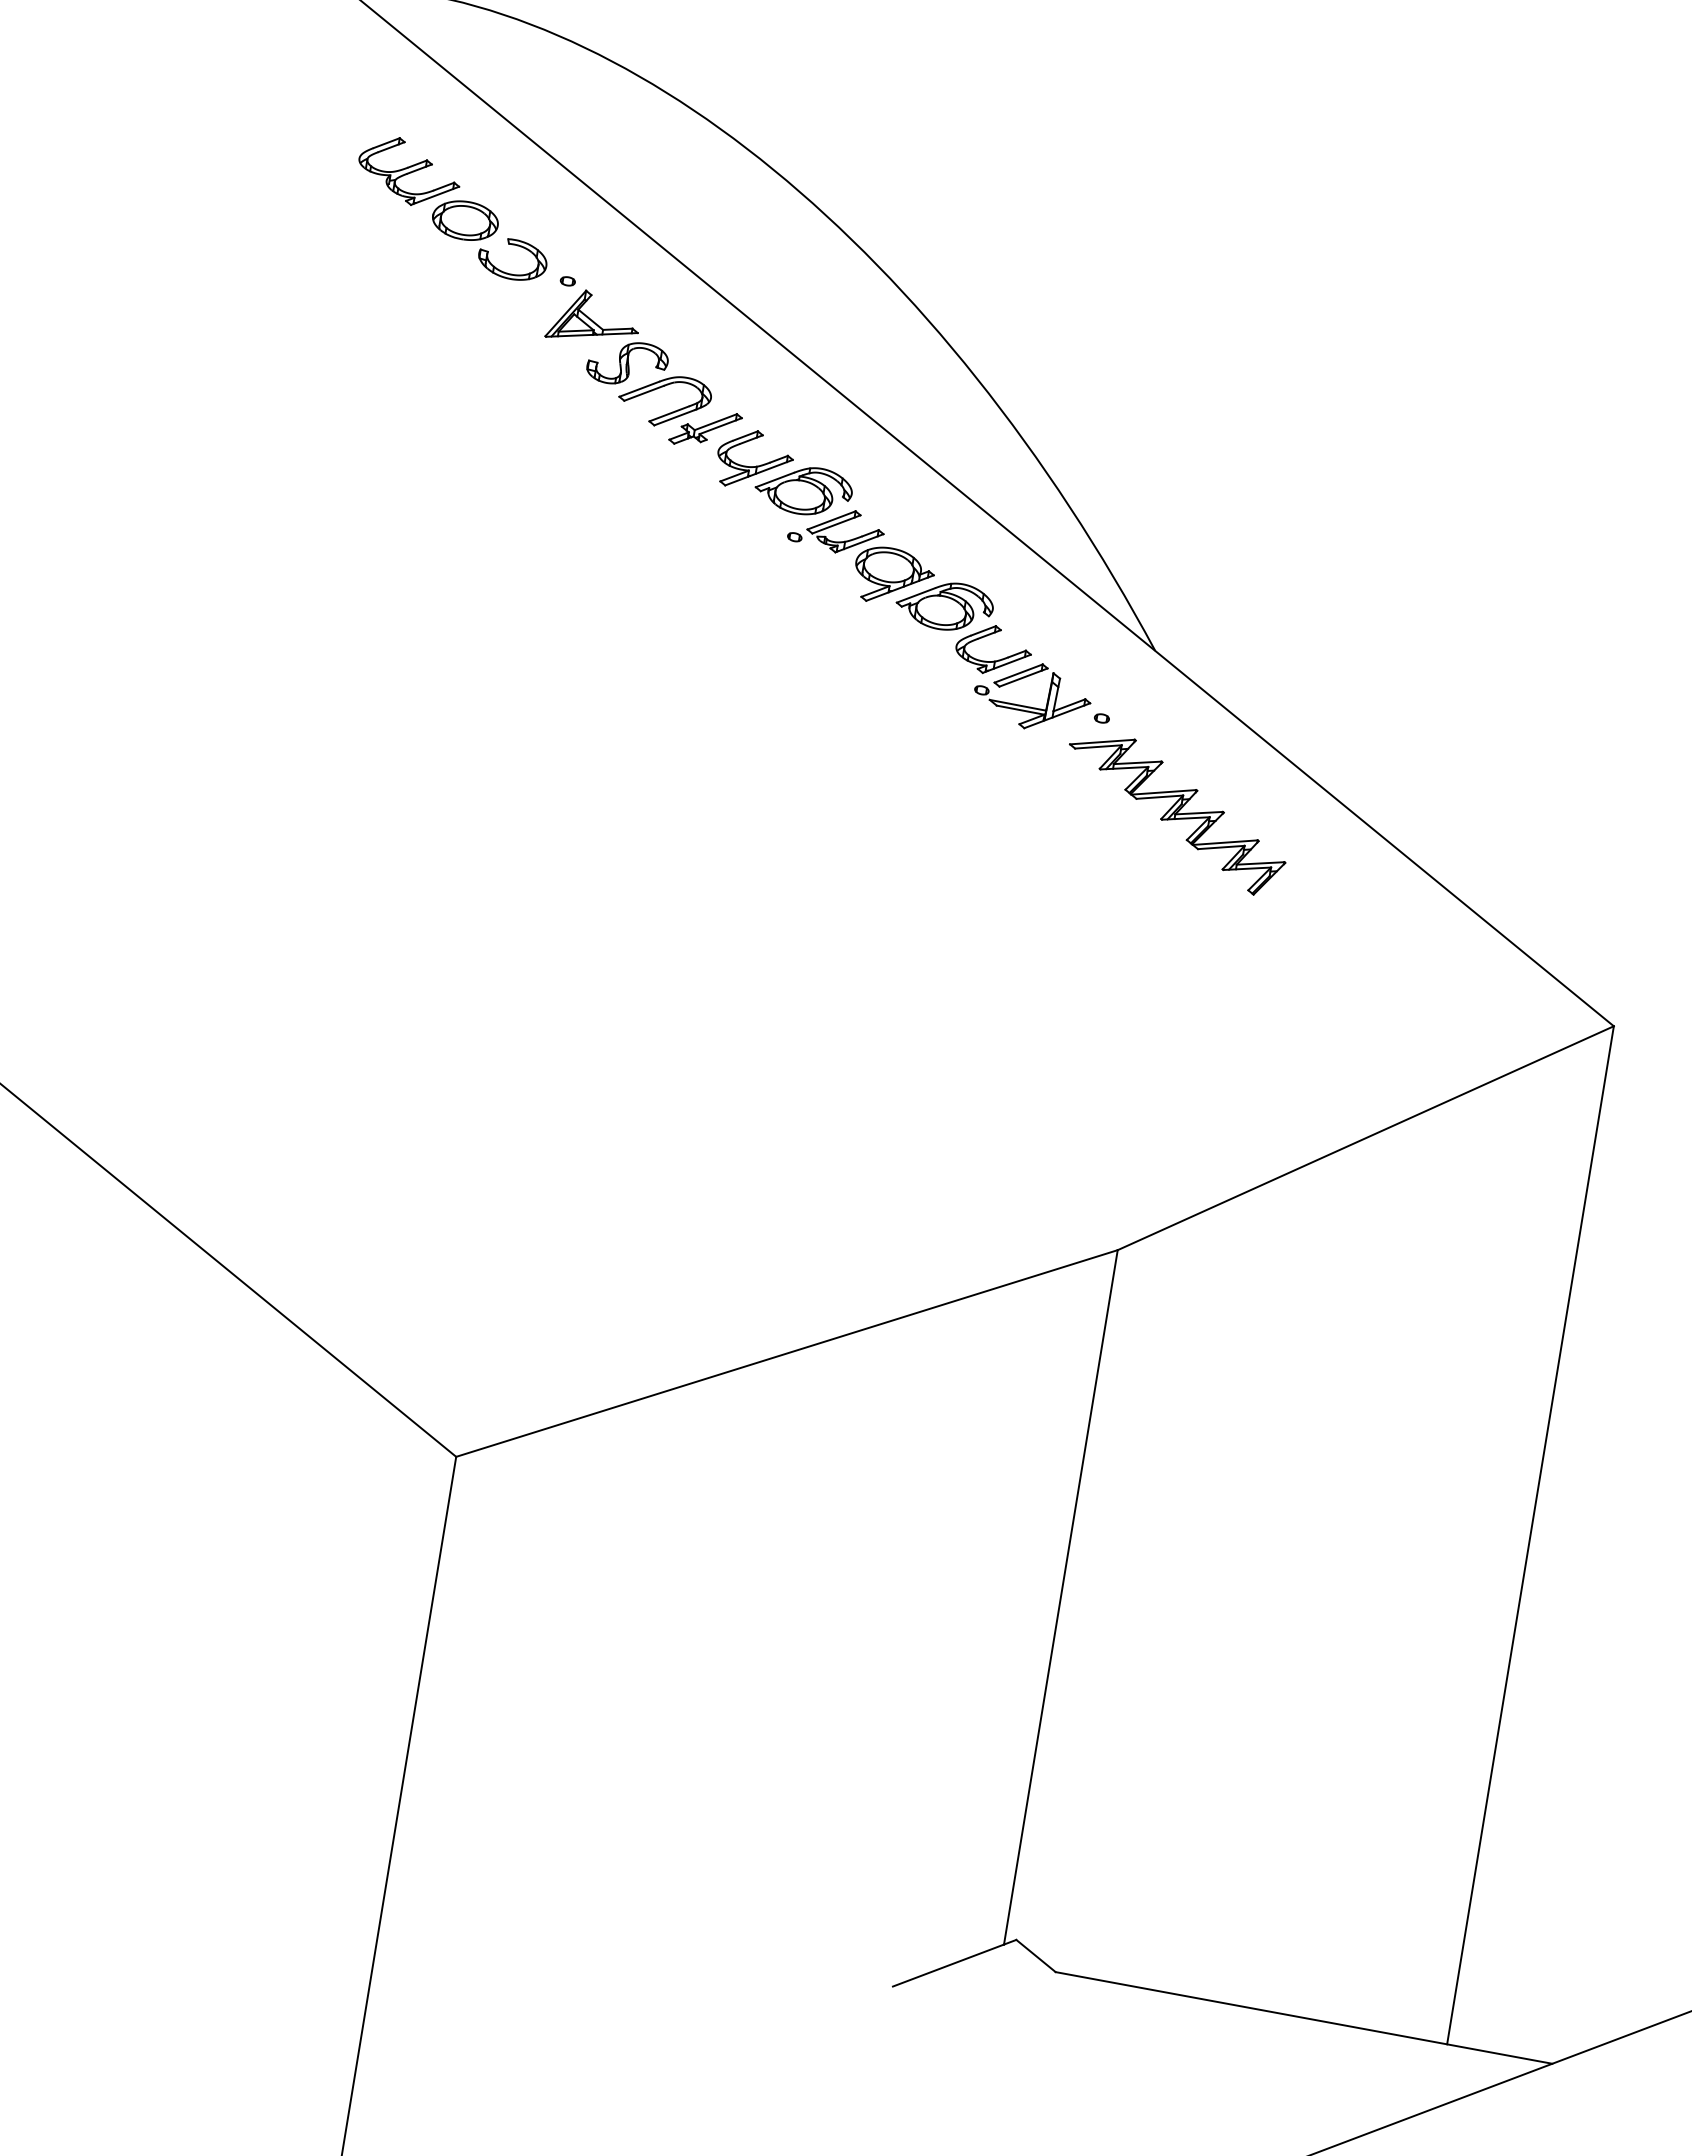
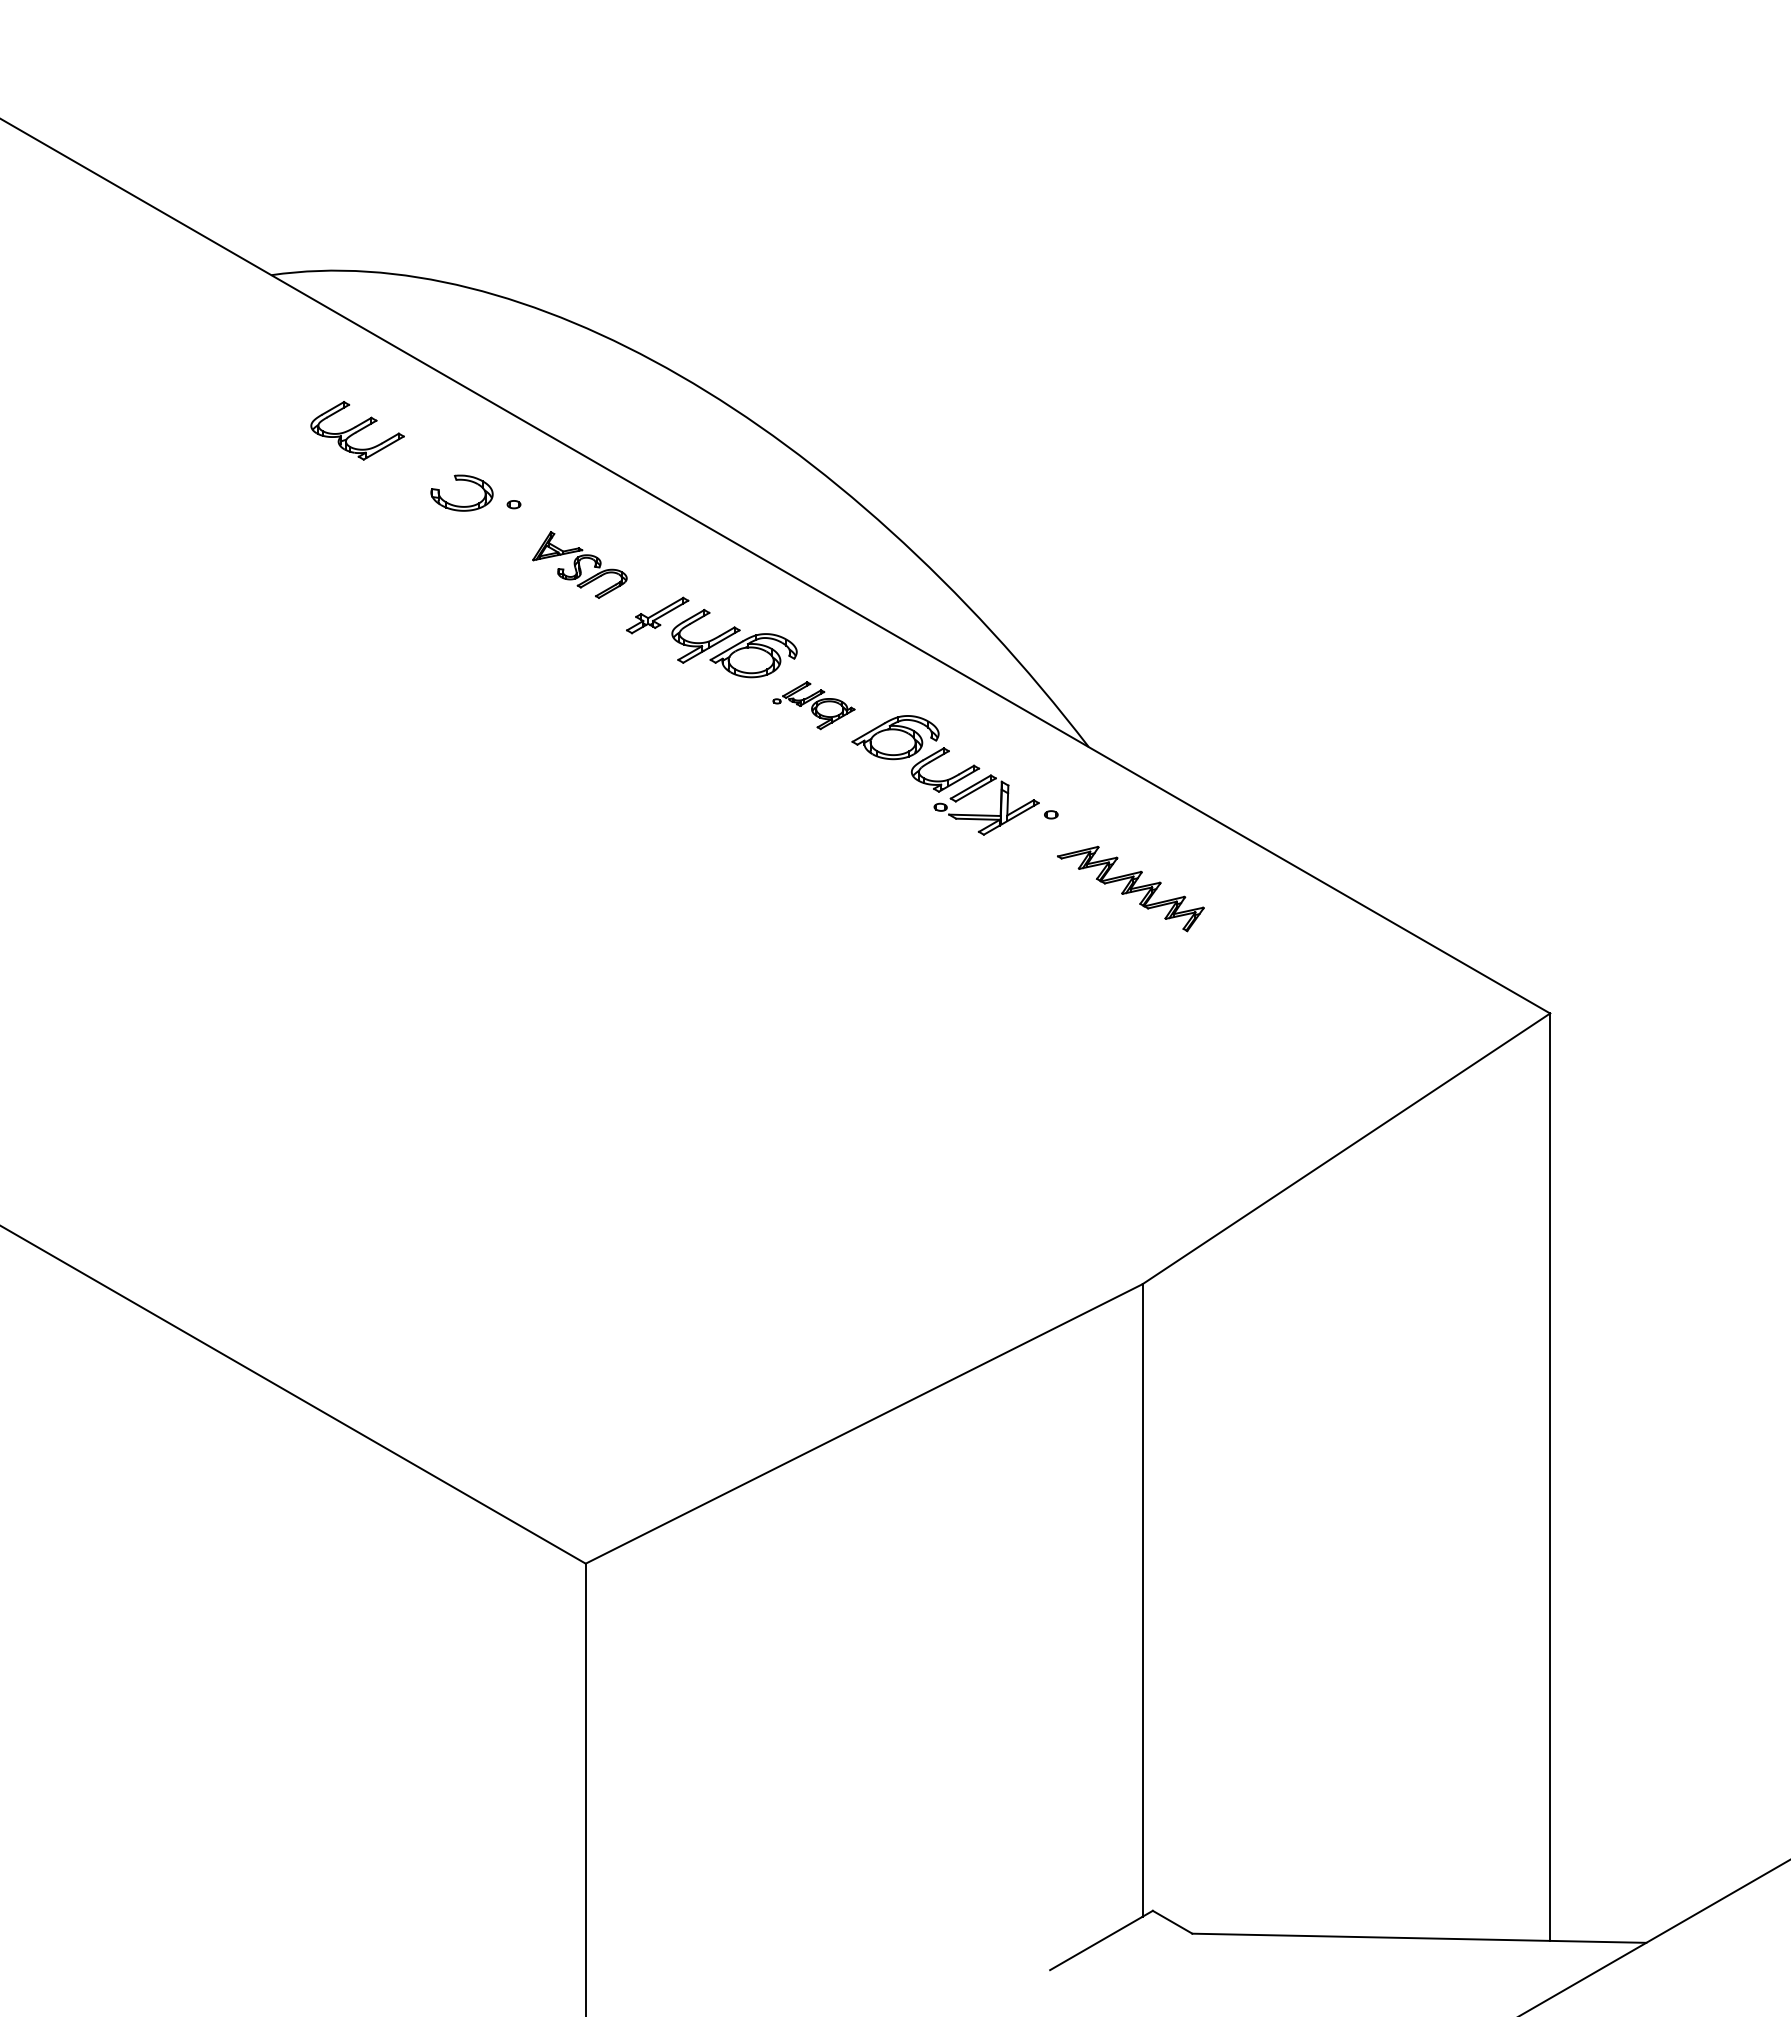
part: (465, 220) -> (414, 465), removed
part: (628, 358) -> (579, 564), size x0.6
part: (860, 555) -> (813, 705), size x0.6
part: (1175, 813) -> (1130, 888), size x0.7

